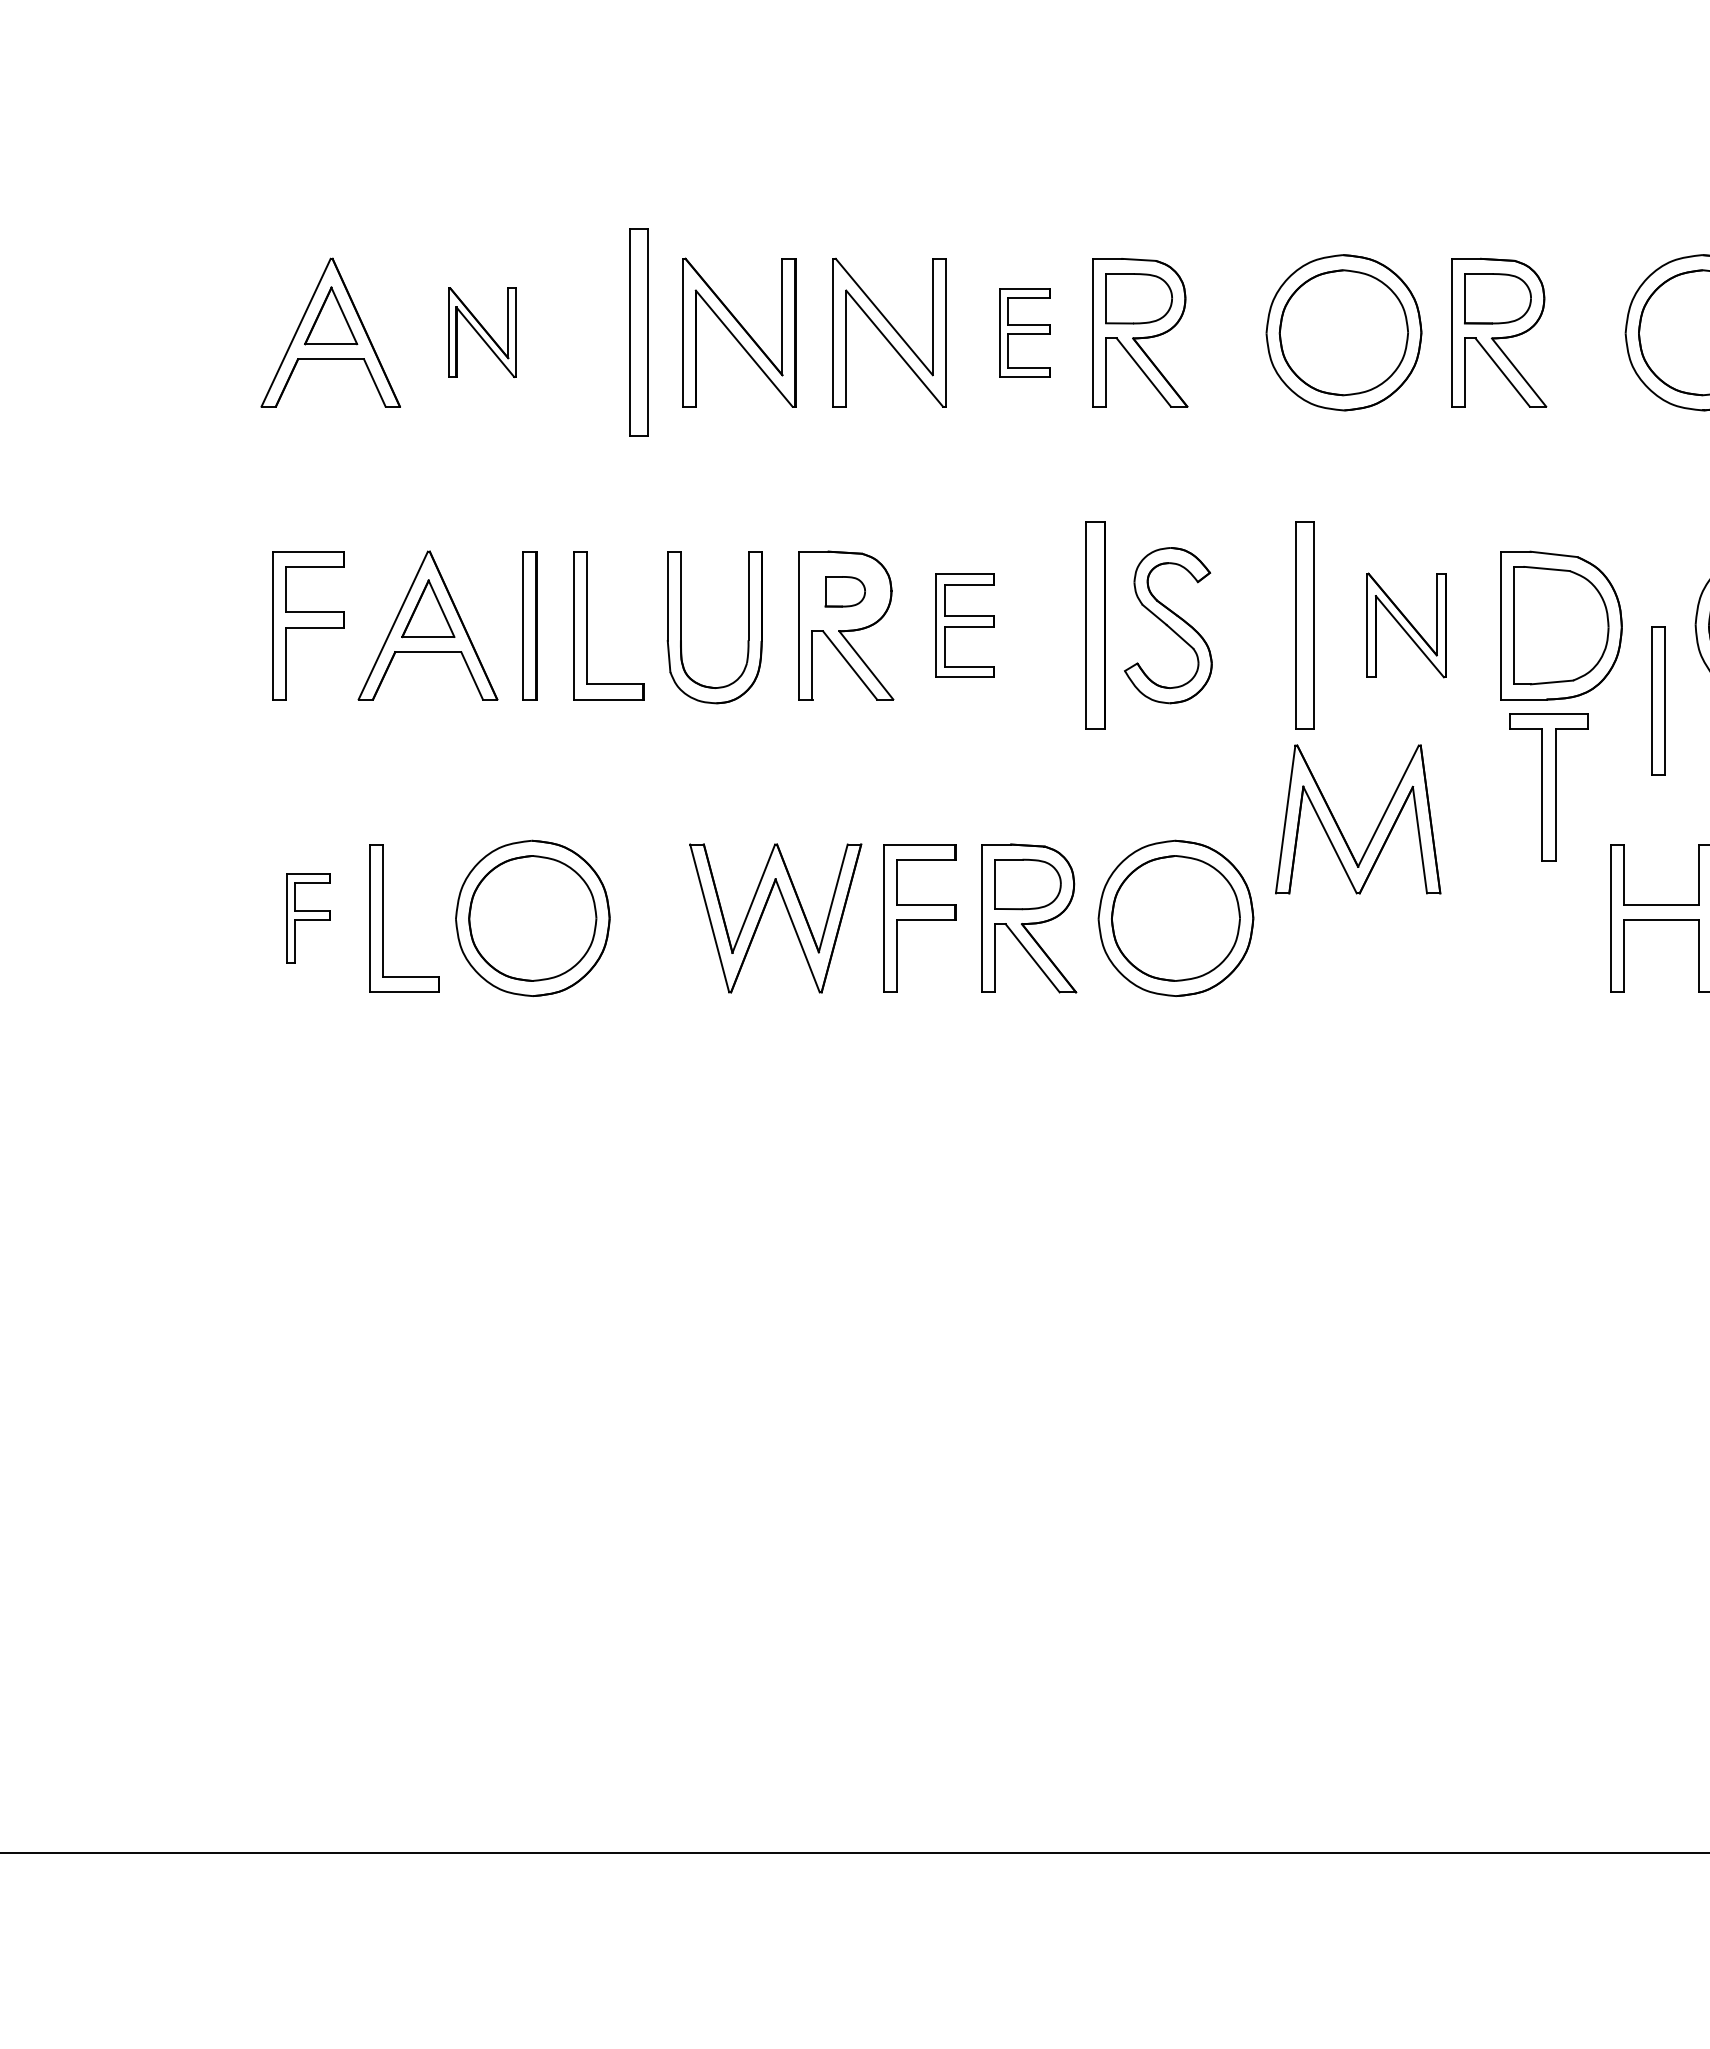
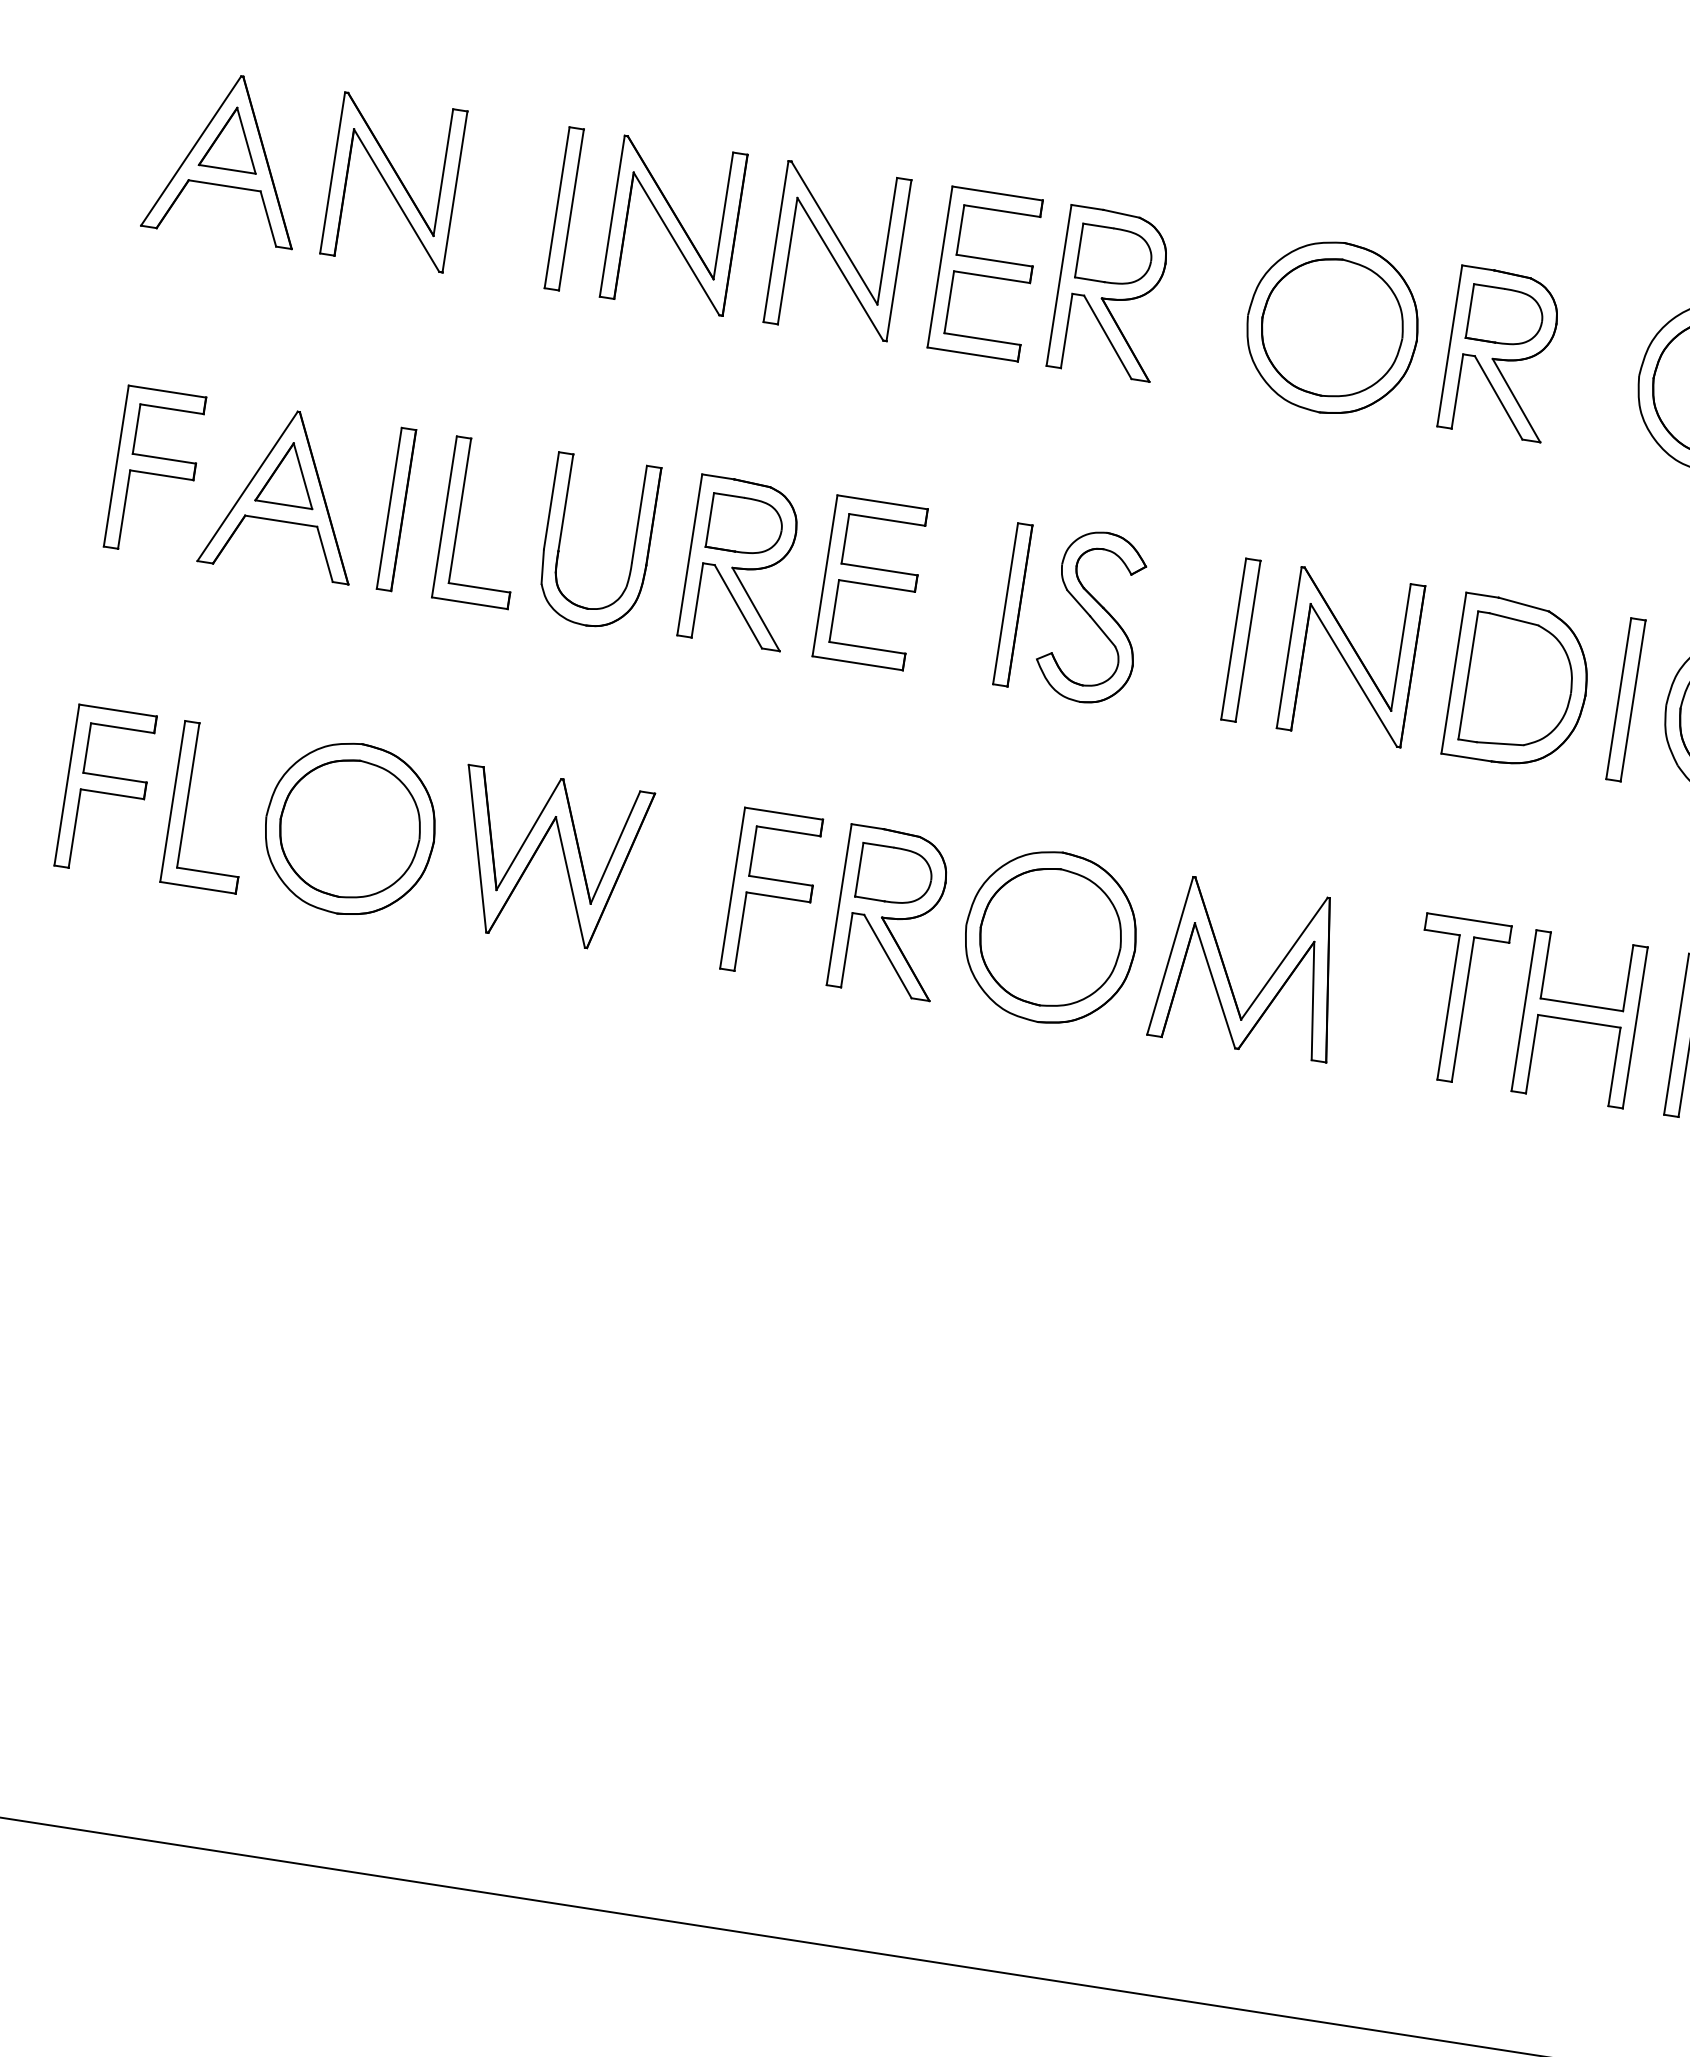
part: (482, 332) -> (394, 182), size x1.67
part: (638, 332) -> (564, 208), size x0.71
part: (1025, 332) -> (985, 273), size x1.67
part: (845, 591) -> (745, 525), size x1.67
part: (964, 625) -> (869, 582), size x1.43
part: (1095, 625) -> (1012, 604), size x0.71
part: (1305, 625) -> (1241, 640), size x0.71
part: (1406, 625) -> (1351, 657), size x1.43
part: (1658, 700) -> (1625, 699), moved
part: (1548, 787) -> (1456, 1000), moved
part: (1376, 827) -> (1267, 979), moved
part: (763, 913) -> (536, 852), moved
part: (308, 918) -> (105, 791), size x1.67

